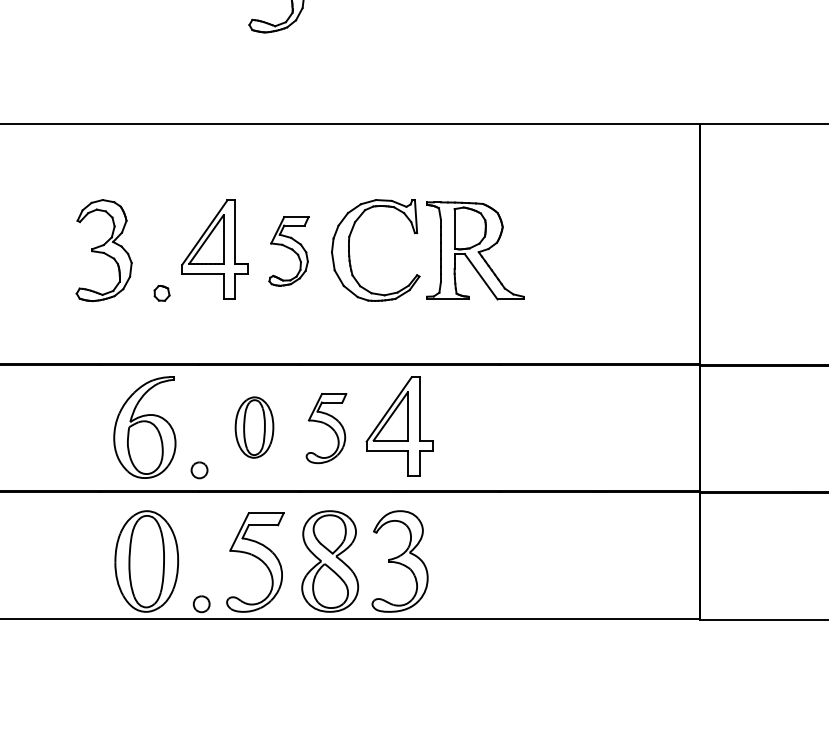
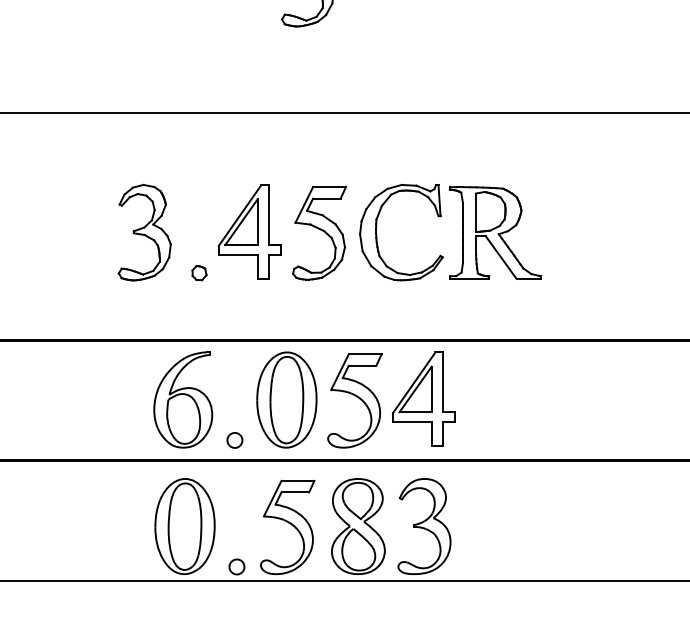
part: (288, 251) -> (318, 233), size x1.43
part: (254, 427) -> (286, 399), size x1.67
part: (326, 428) -> (354, 400), size x1.43

